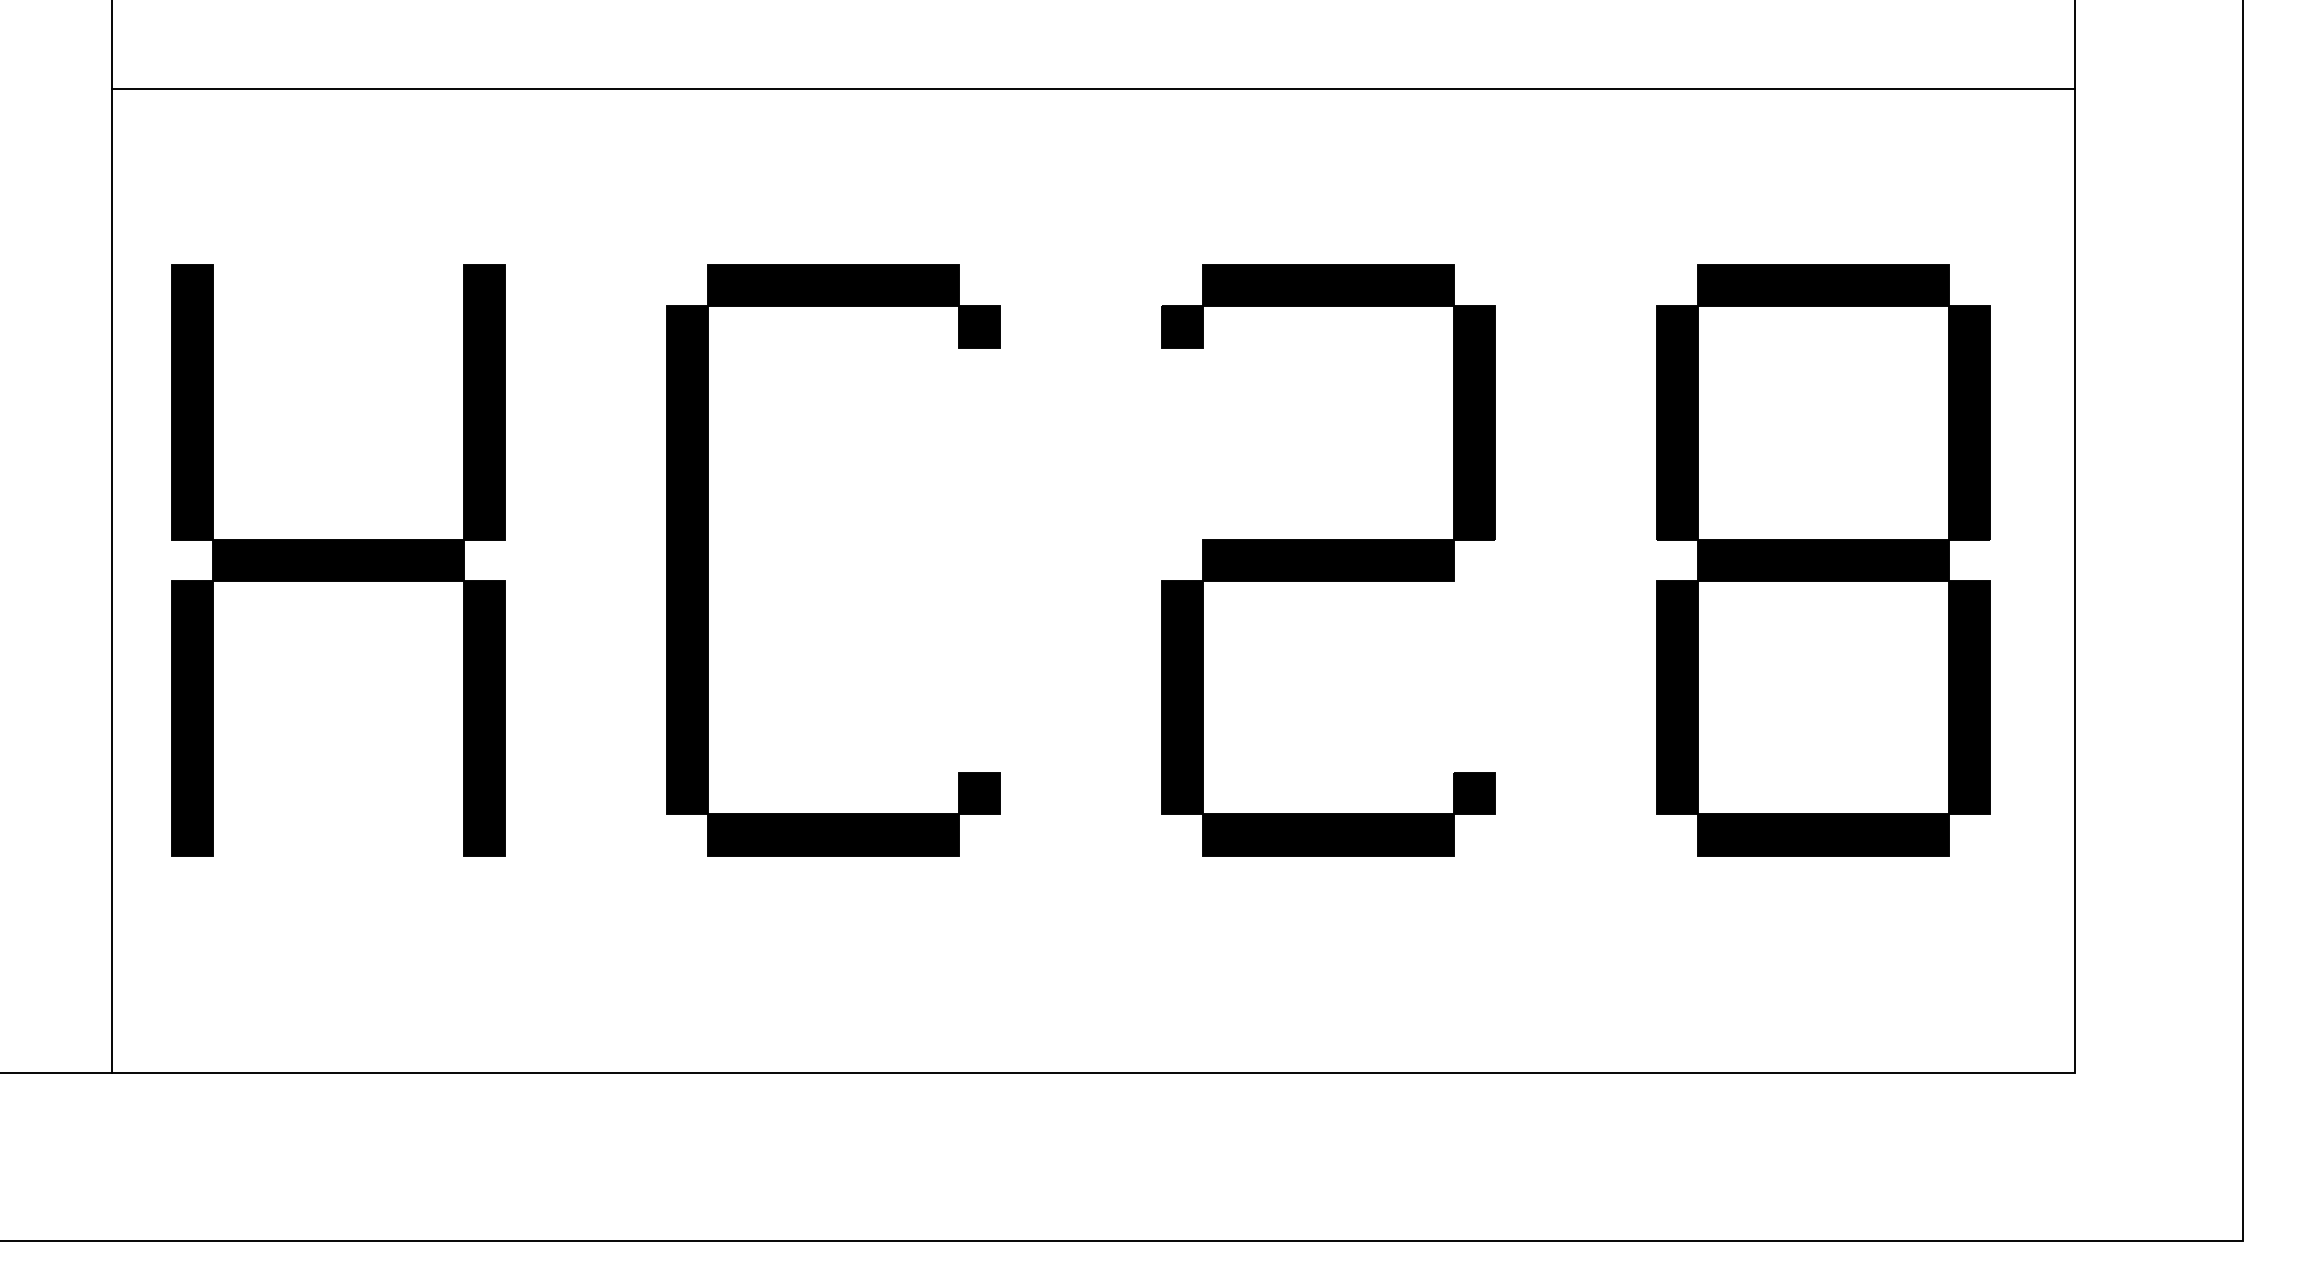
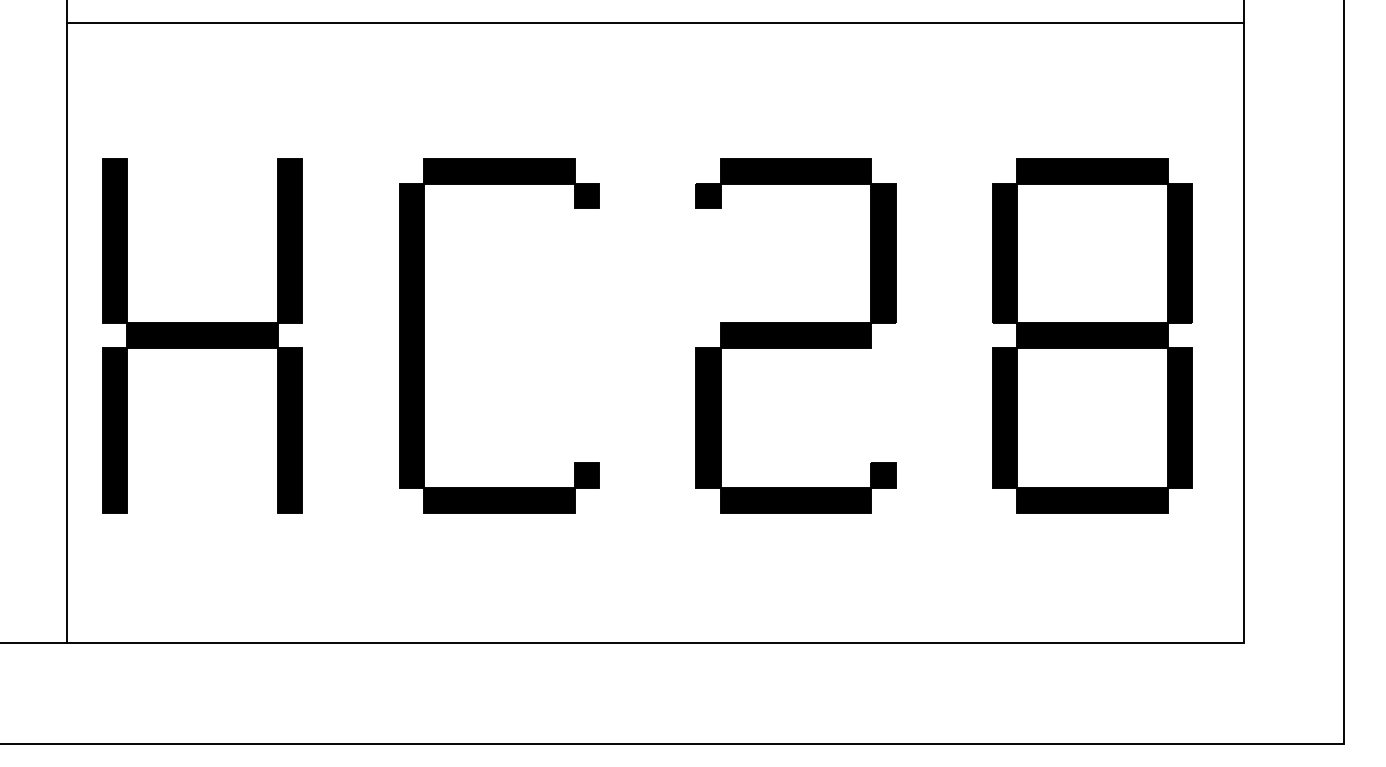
line: (1092, 89) -> (654, 23), moved

